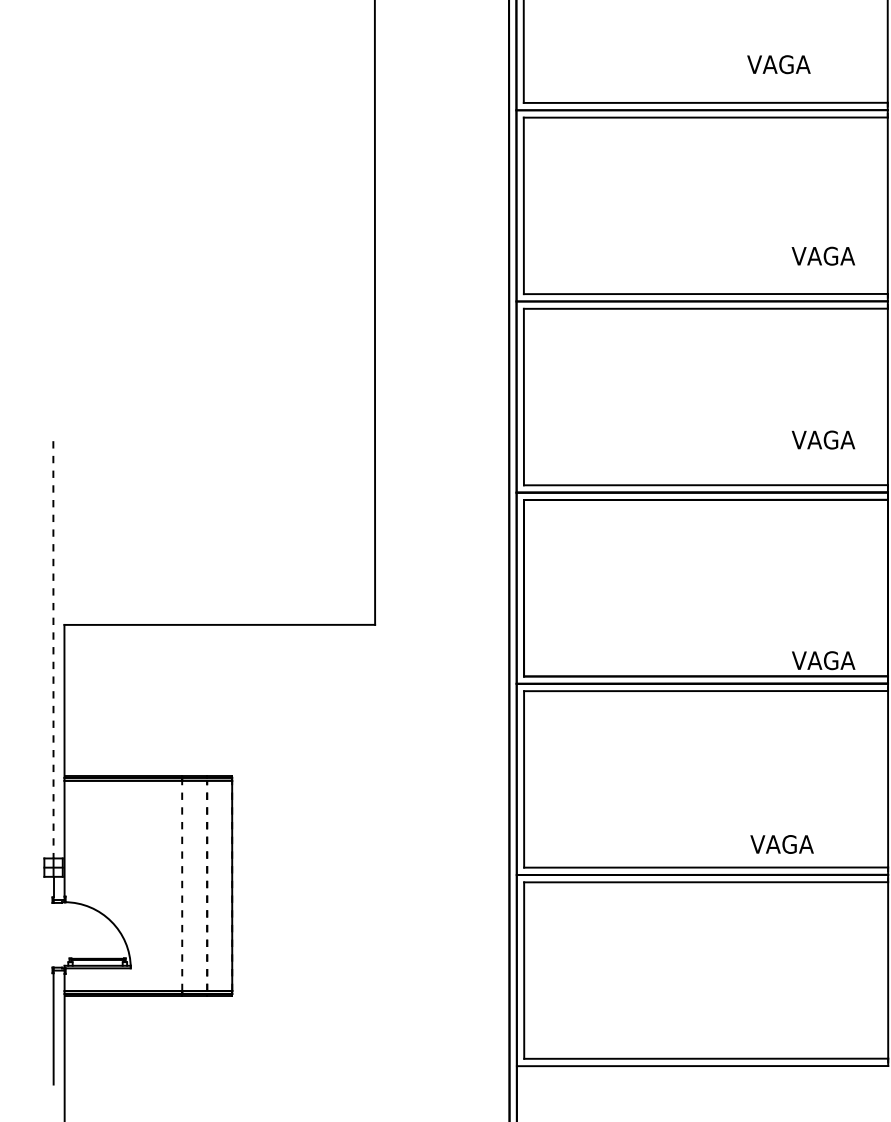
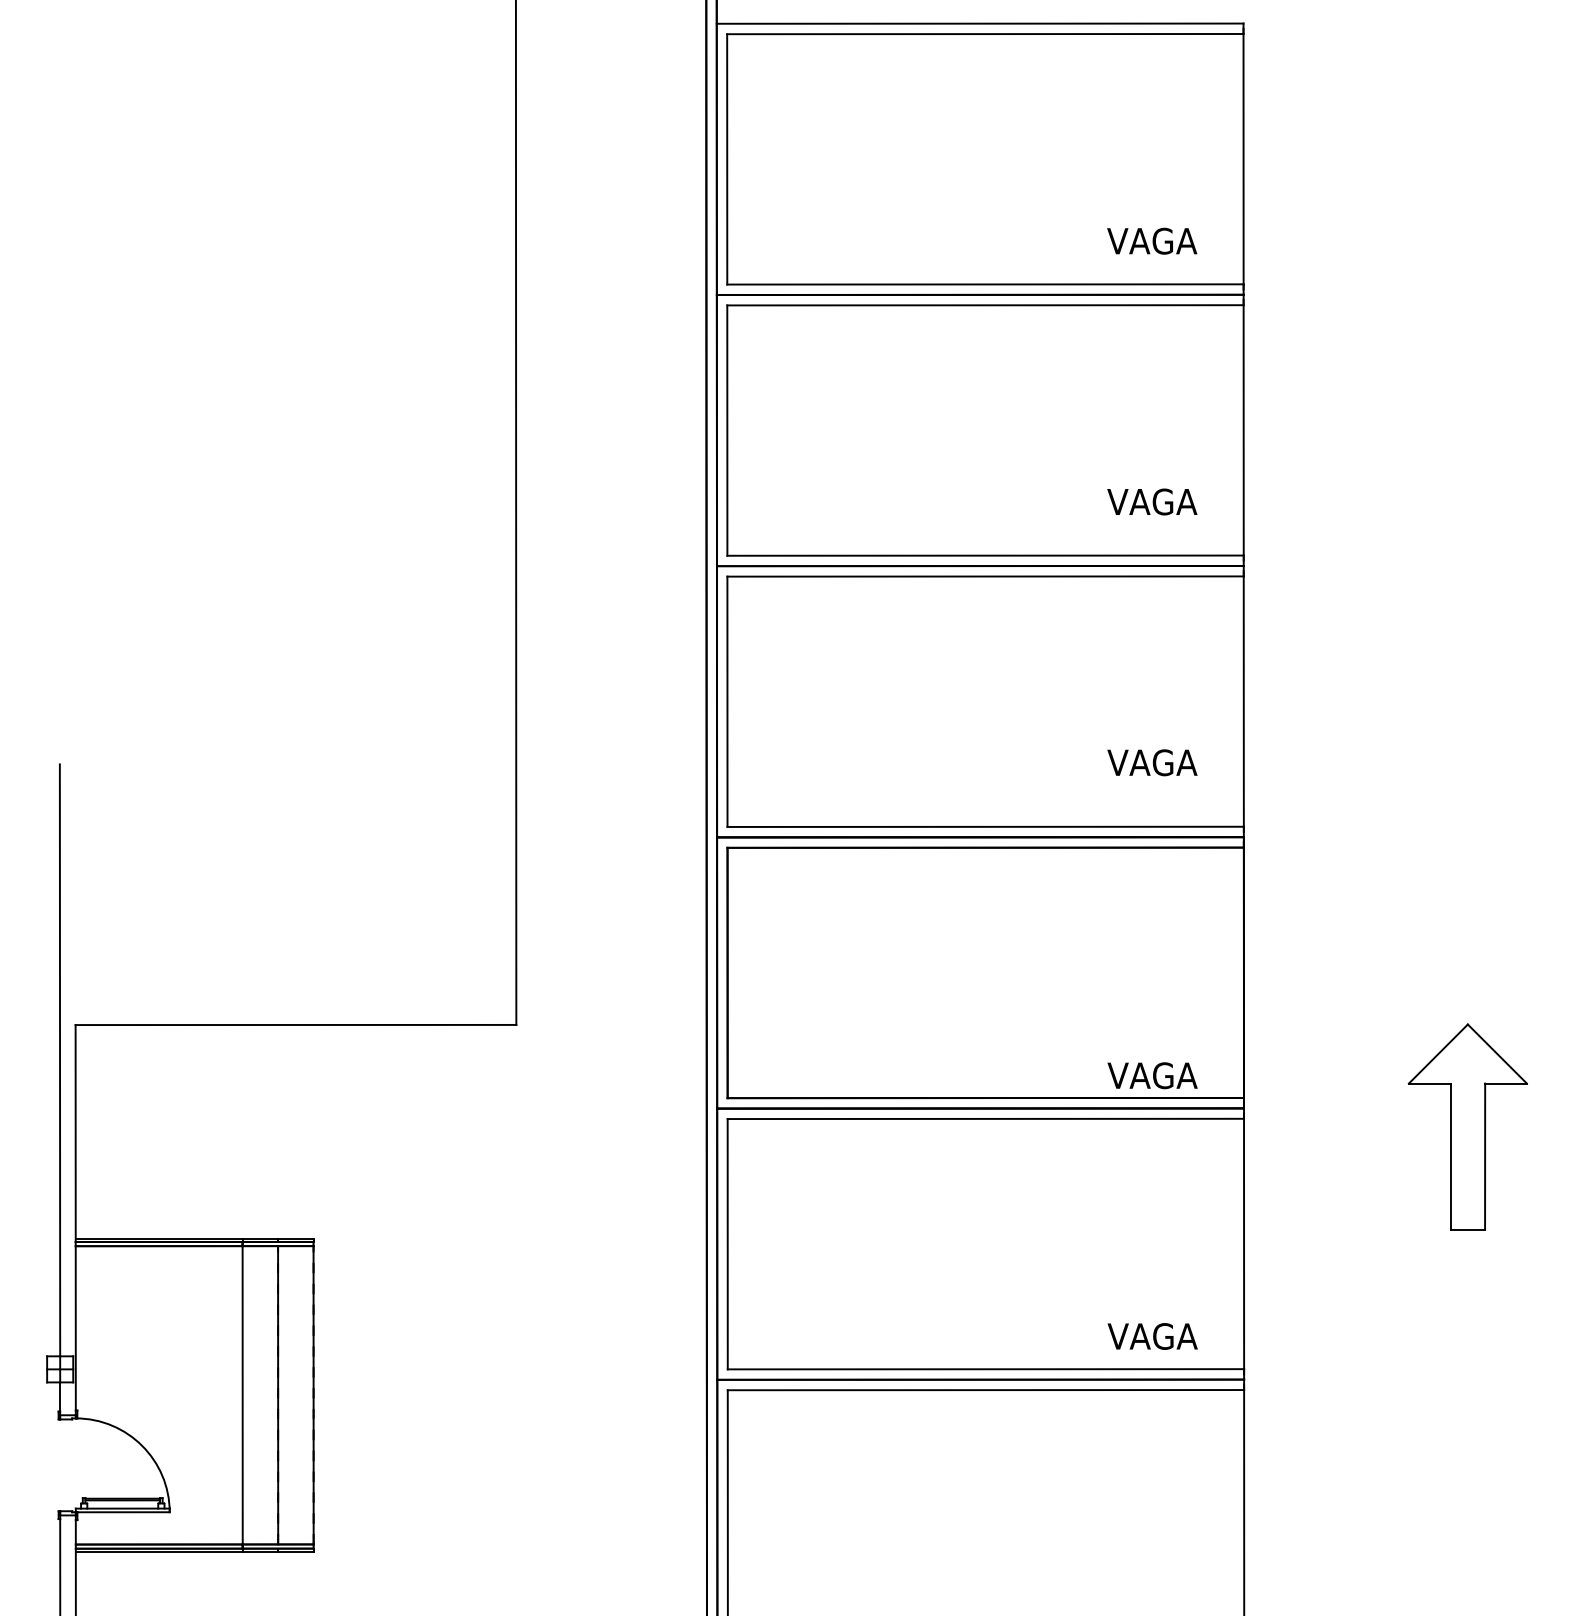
text: (779, 64) -> (1152, 240), moved
line: (53, 649) -> (60, 1060), dashed -> solid
text: (781, 844) -> (1152, 1336), moved
line: (182, 885) -> (242, 1394), dashed -> solid
line: (207, 885) -> (278, 1394), dashed -> solid

